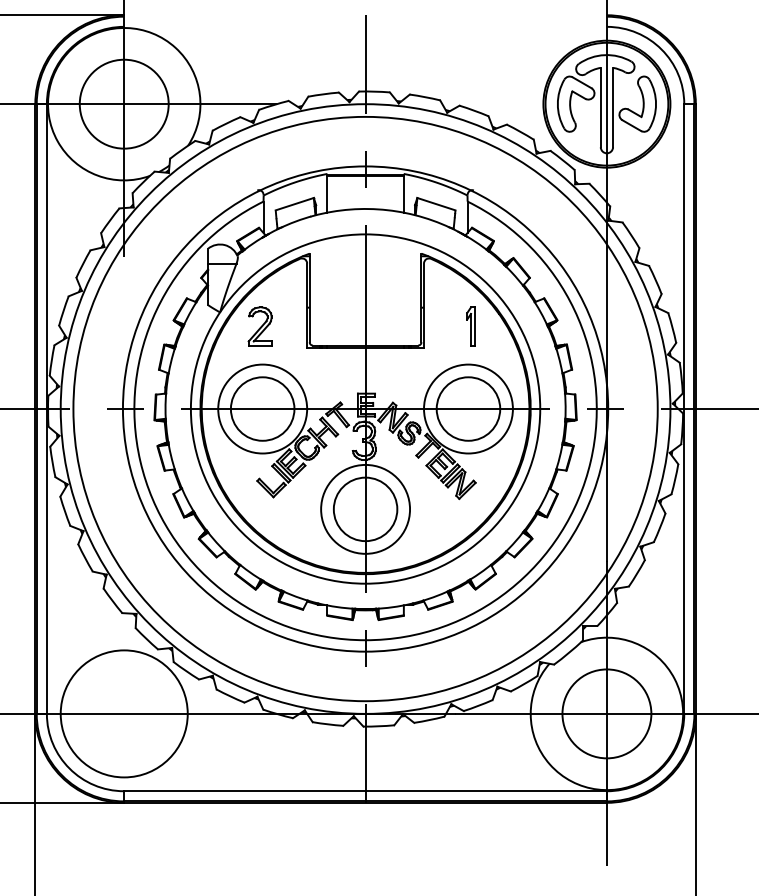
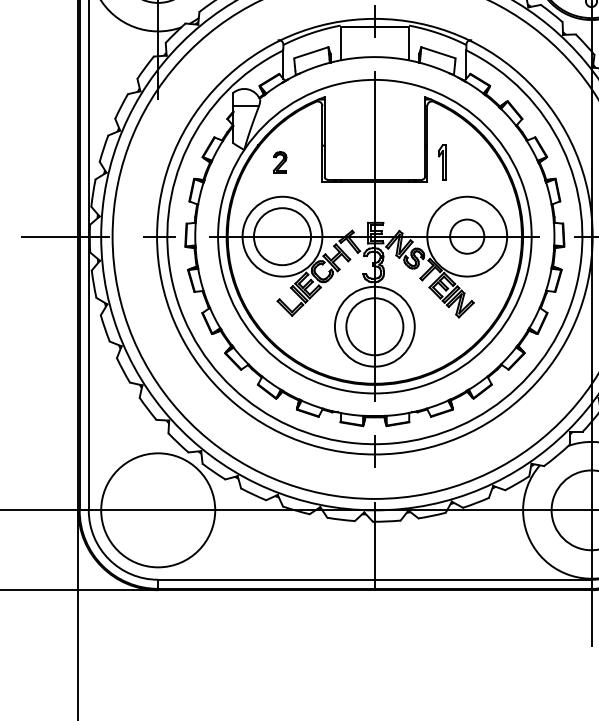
part: (259, 326) -> (279, 162), size x0.6
part: (470, 326) -> (442, 162), moved
circle: (468, 408) -> (467, 236), size x0.6

